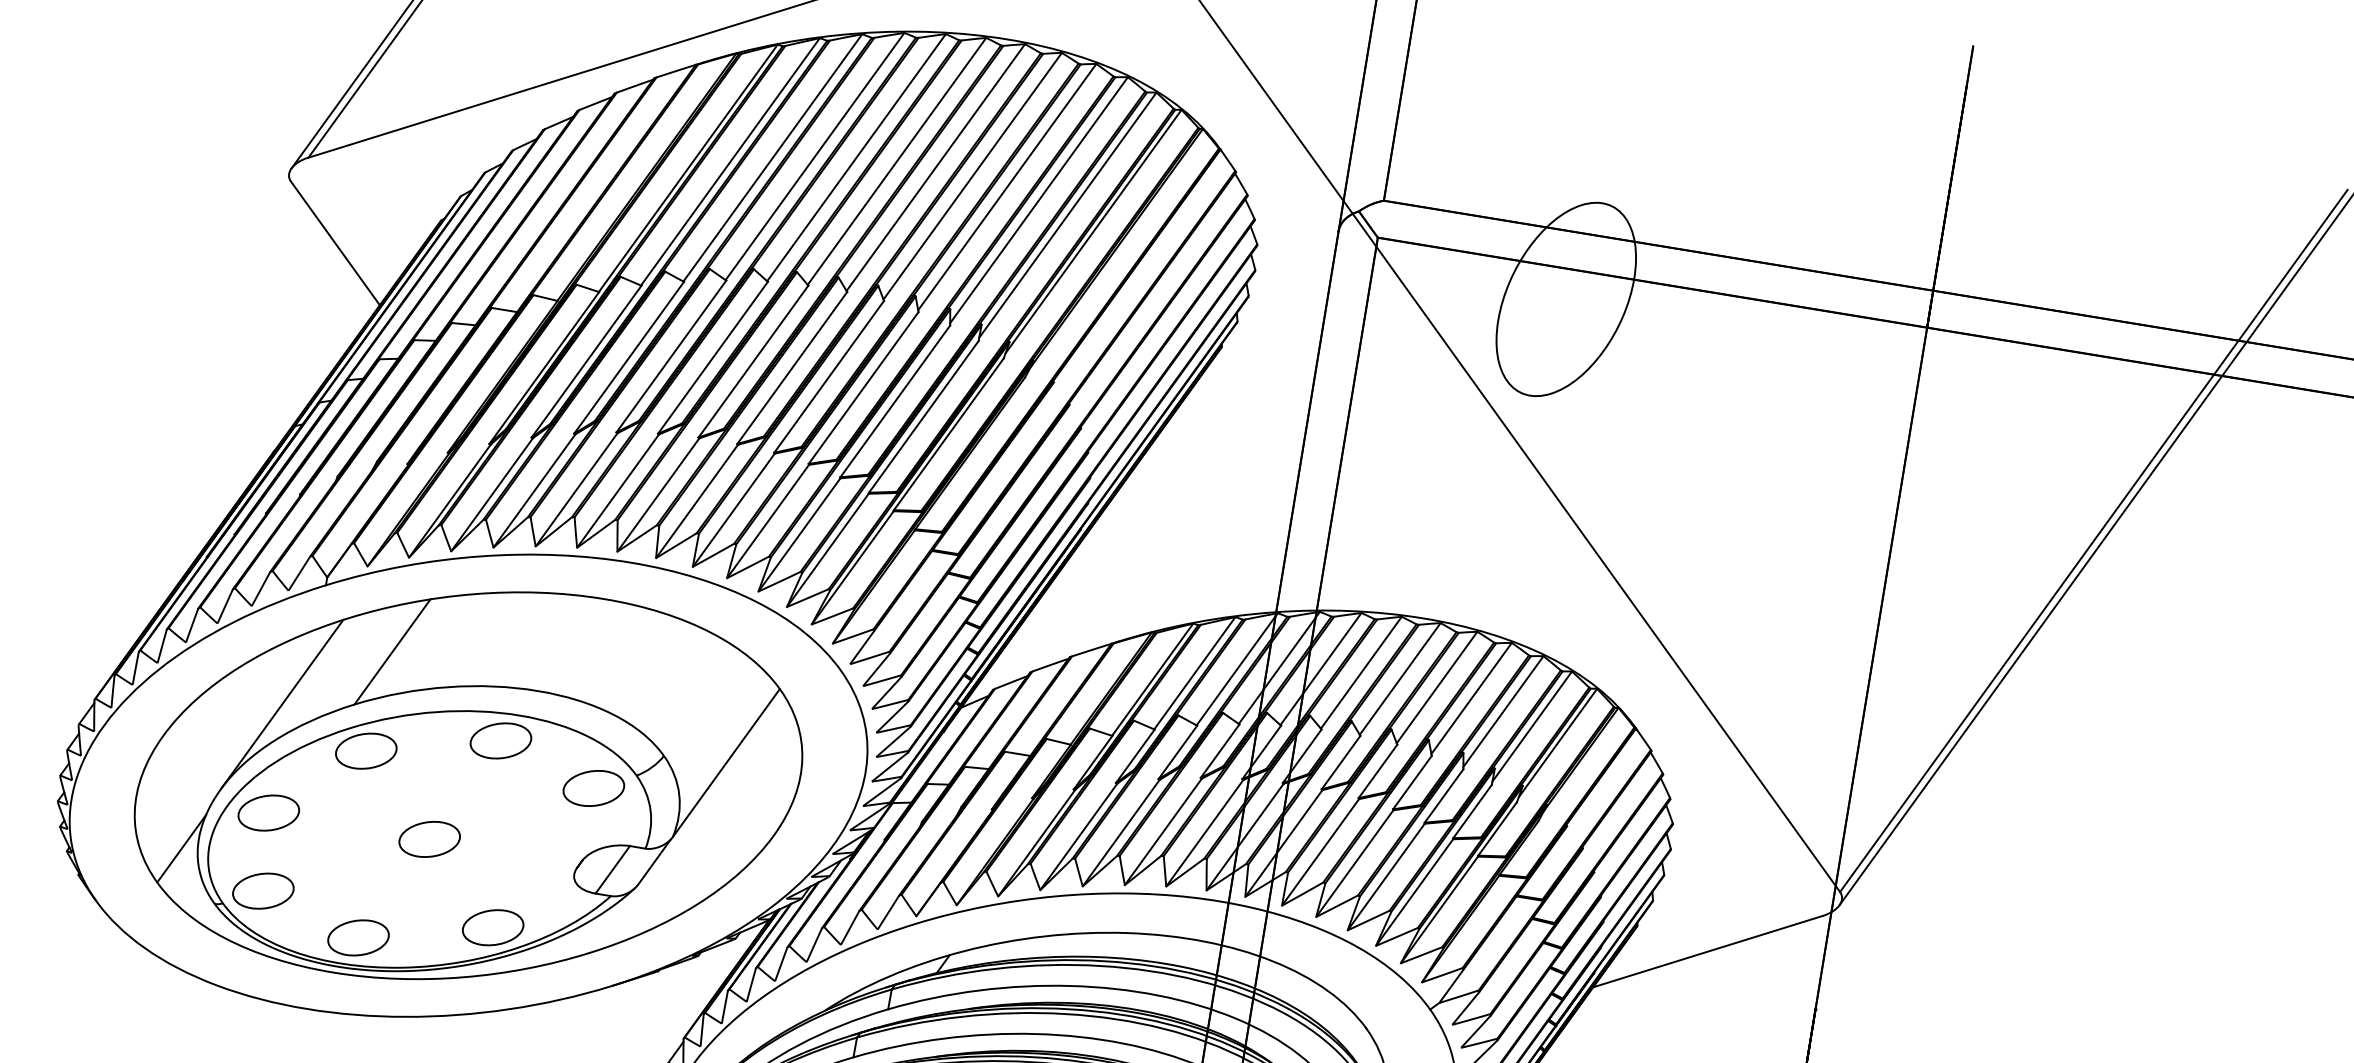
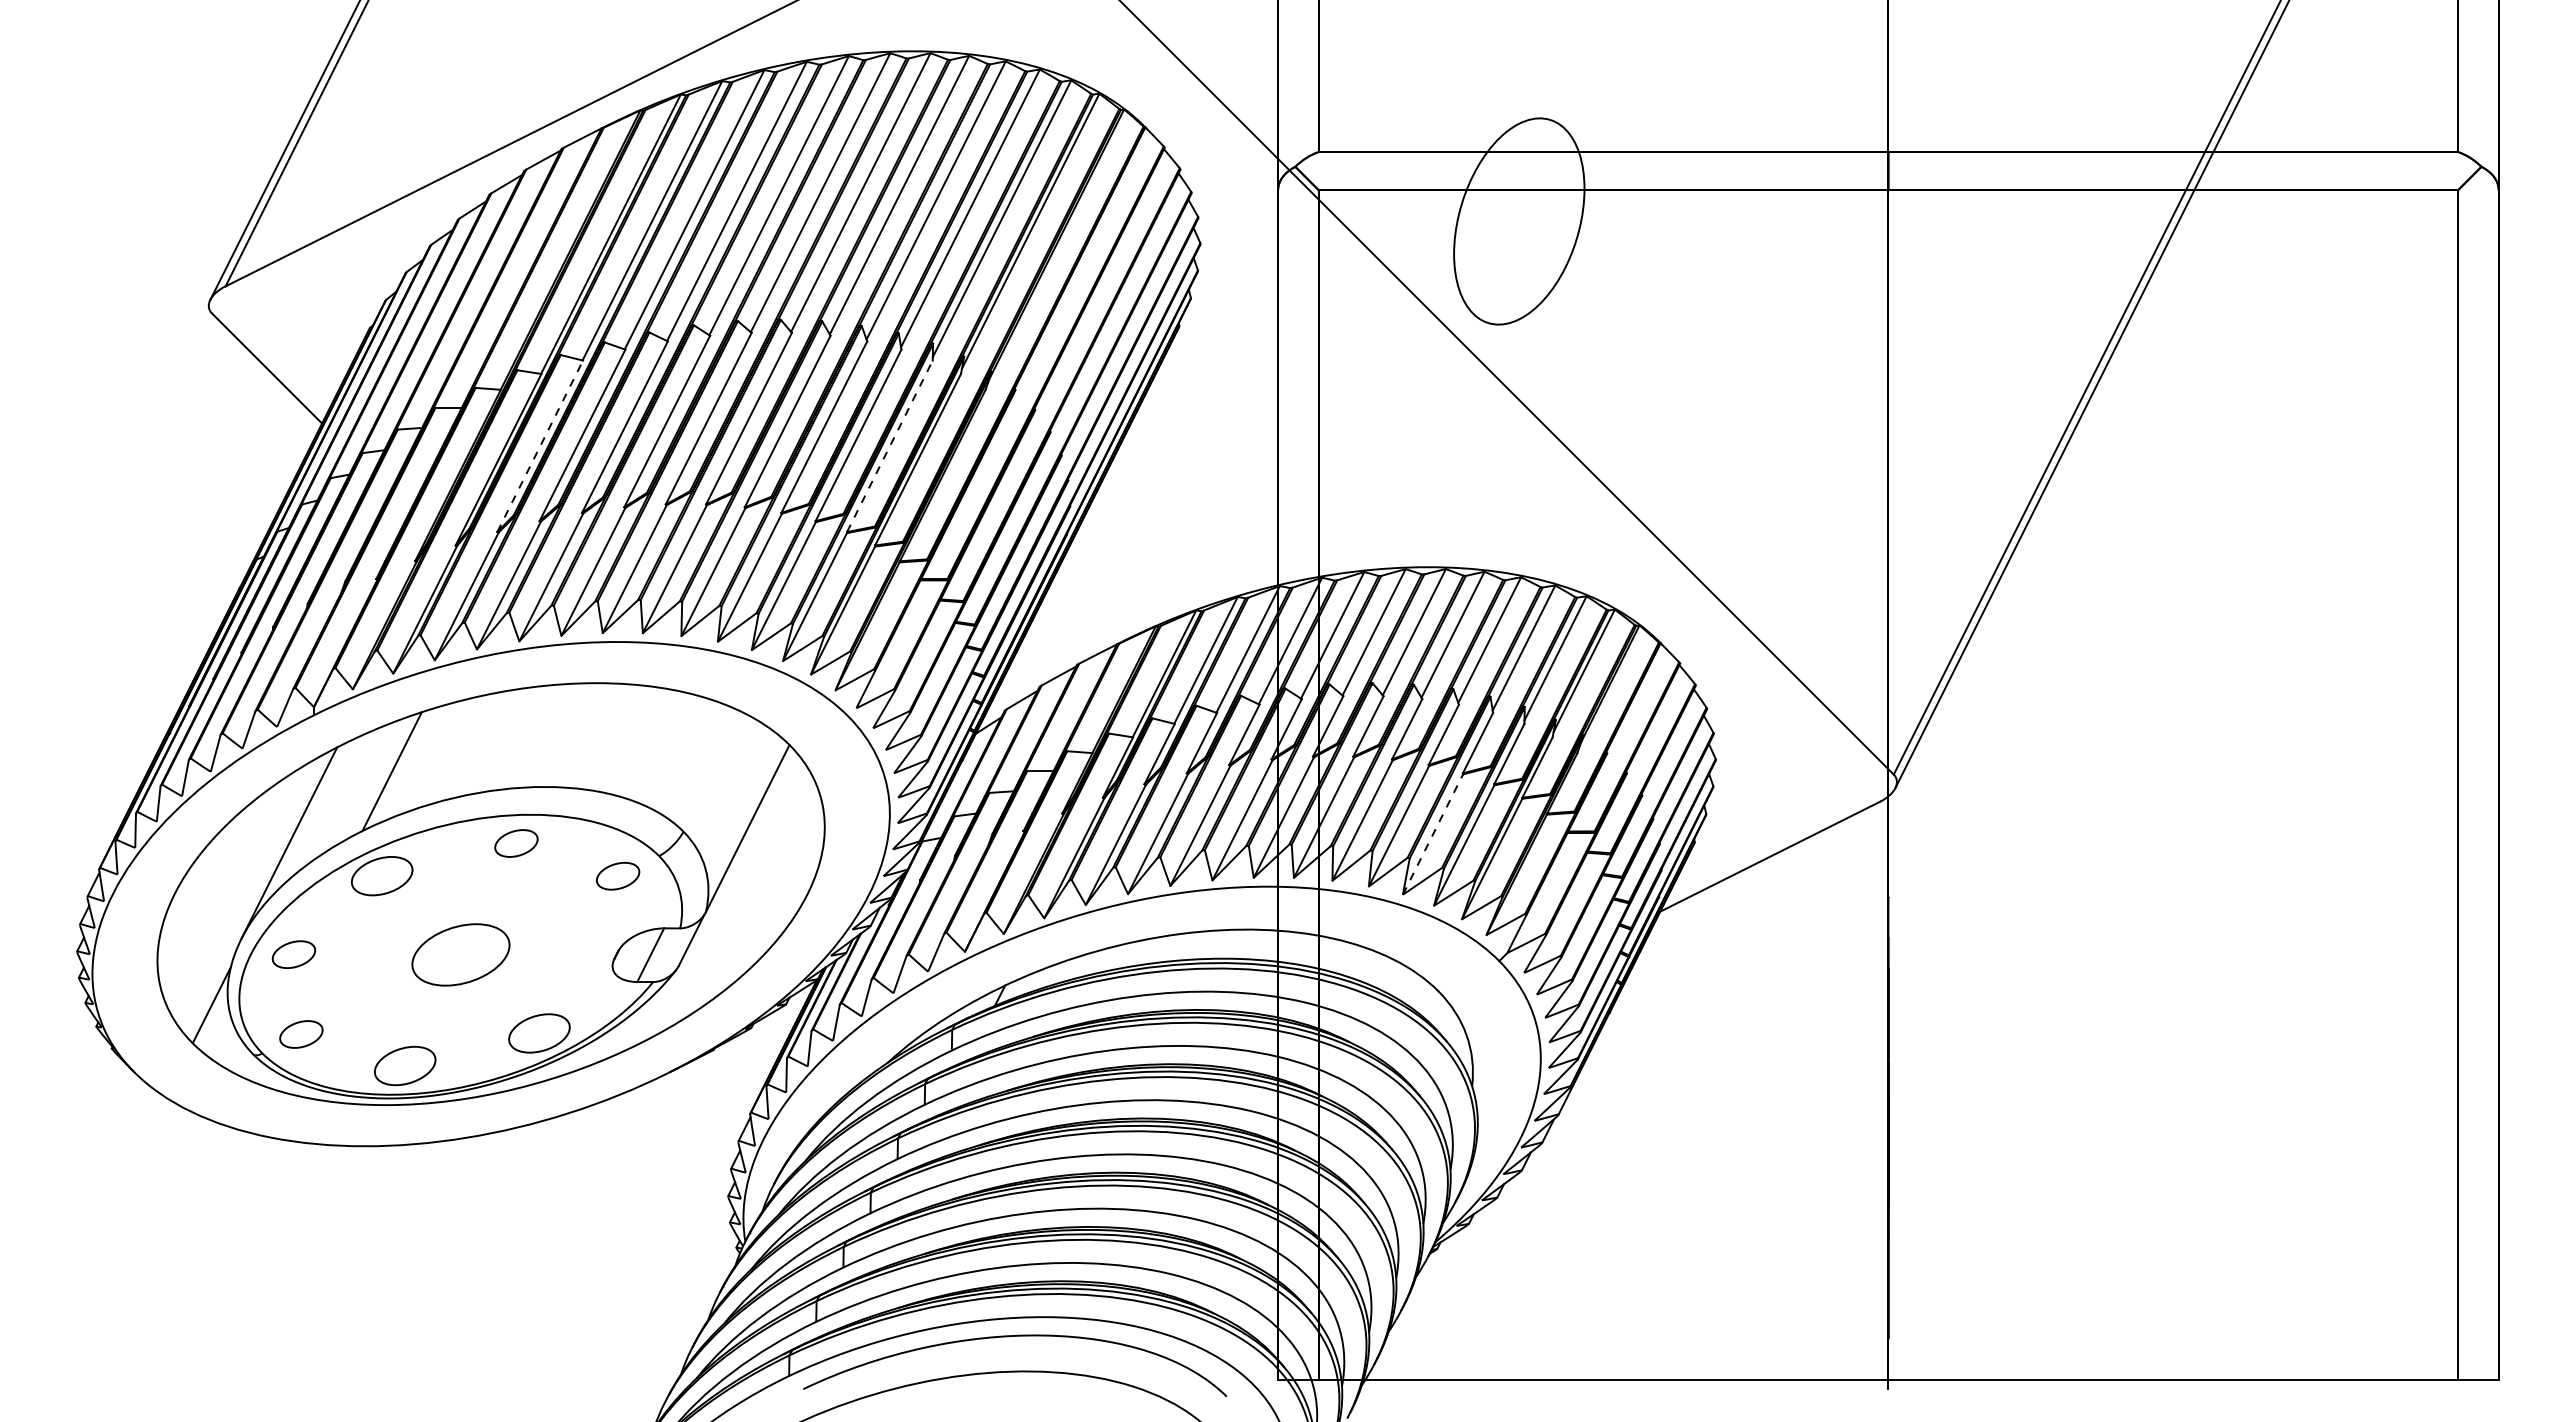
line: (586, 361) -> (540, 446), solid -> dashed
line: (923, 416) -> (889, 446), solid -> dashed
part: (501, 740) -> (516, 843), size x0.7
part: (593, 788) -> (617, 876), size x0.7
part: (268, 812) -> (293, 954), size x0.7
part: (429, 839) -> (460, 954), size x1.6
line: (1386, 877) -> (1433, 834), solid -> dashed
part: (263, 891) -> (301, 1034), size x0.7

